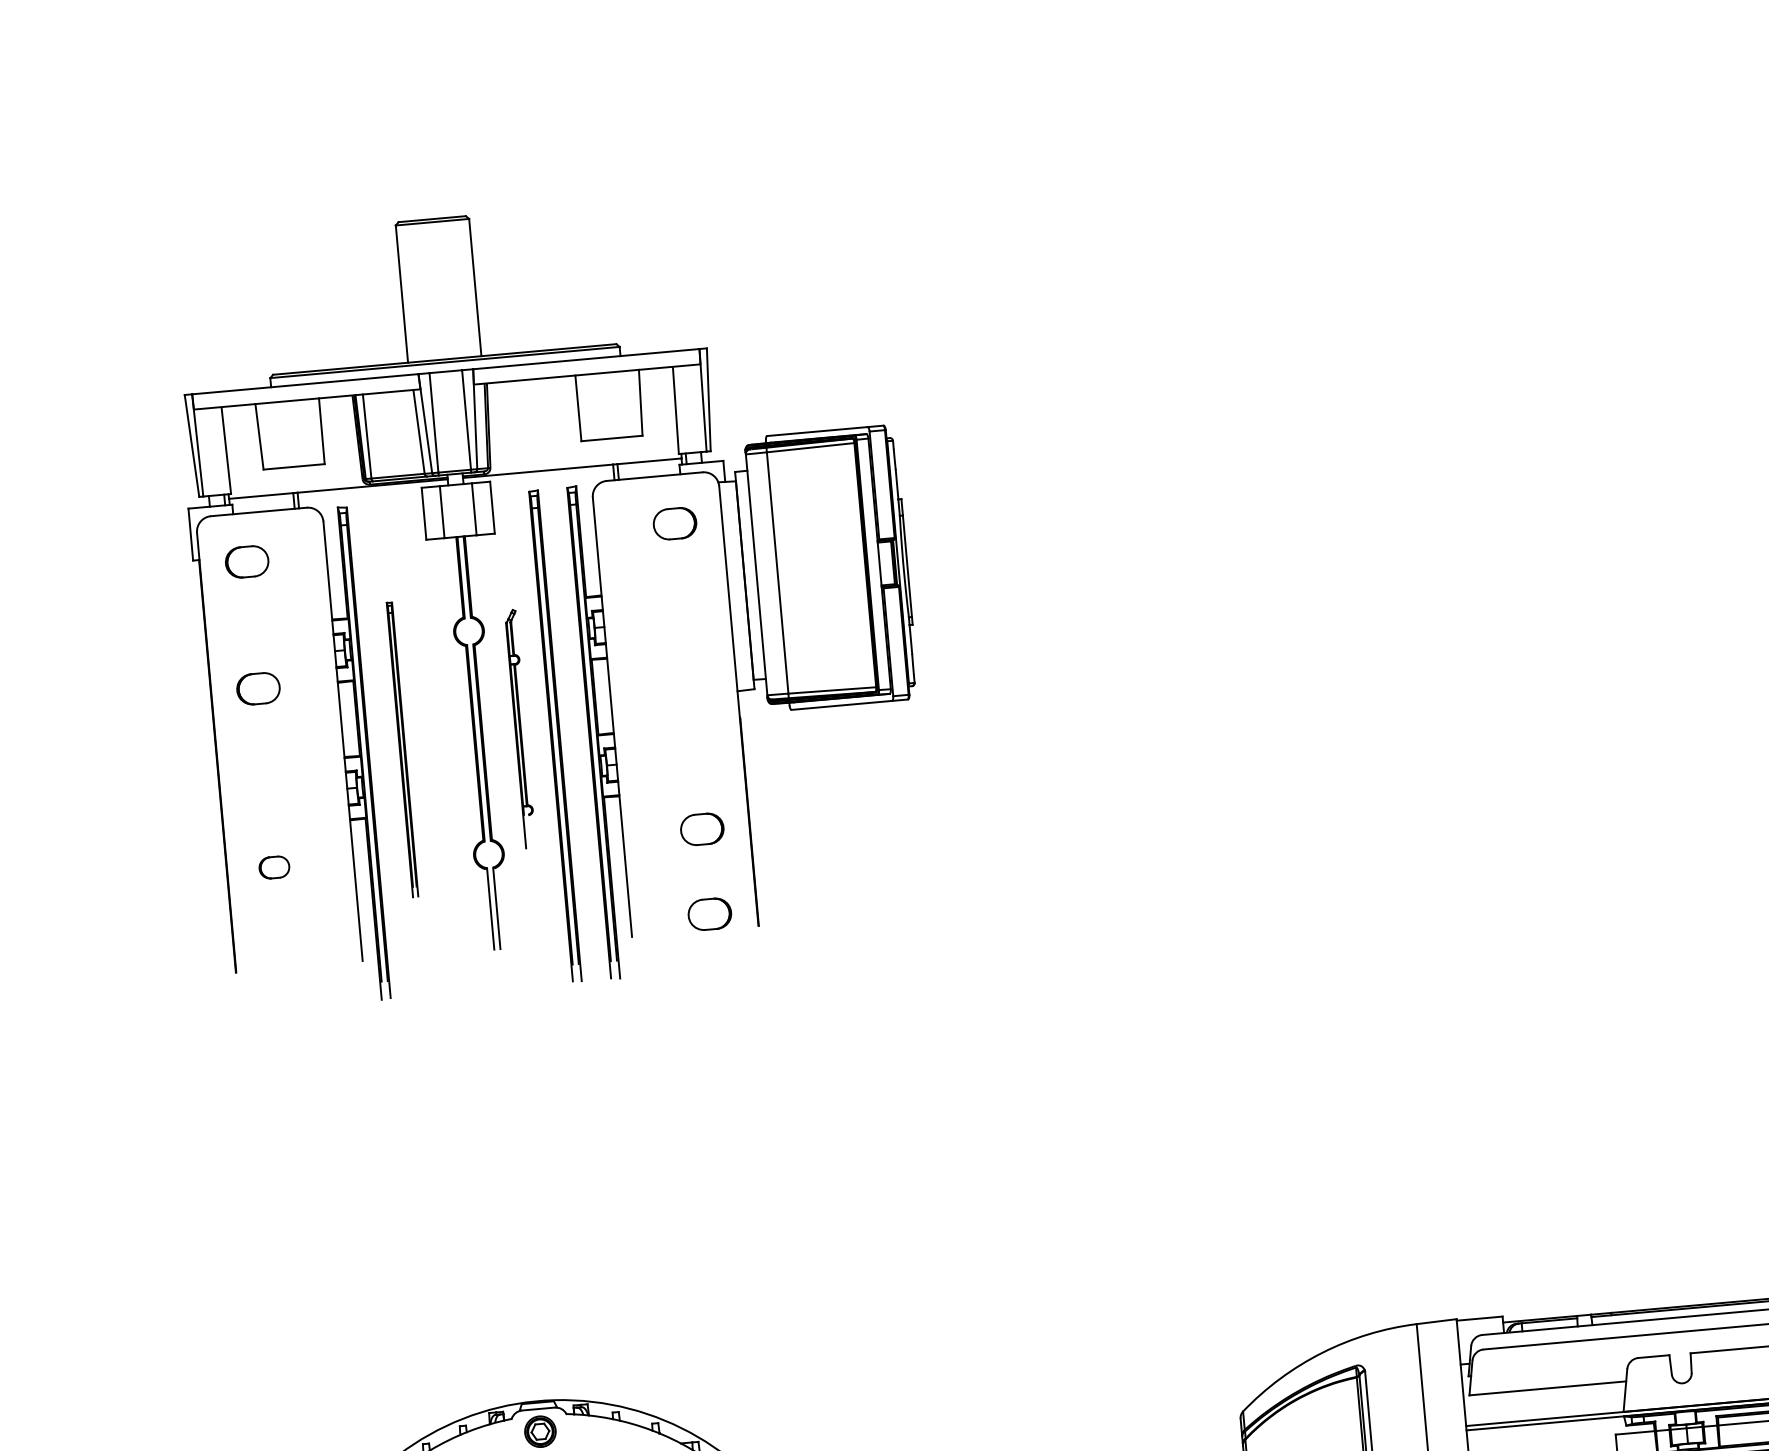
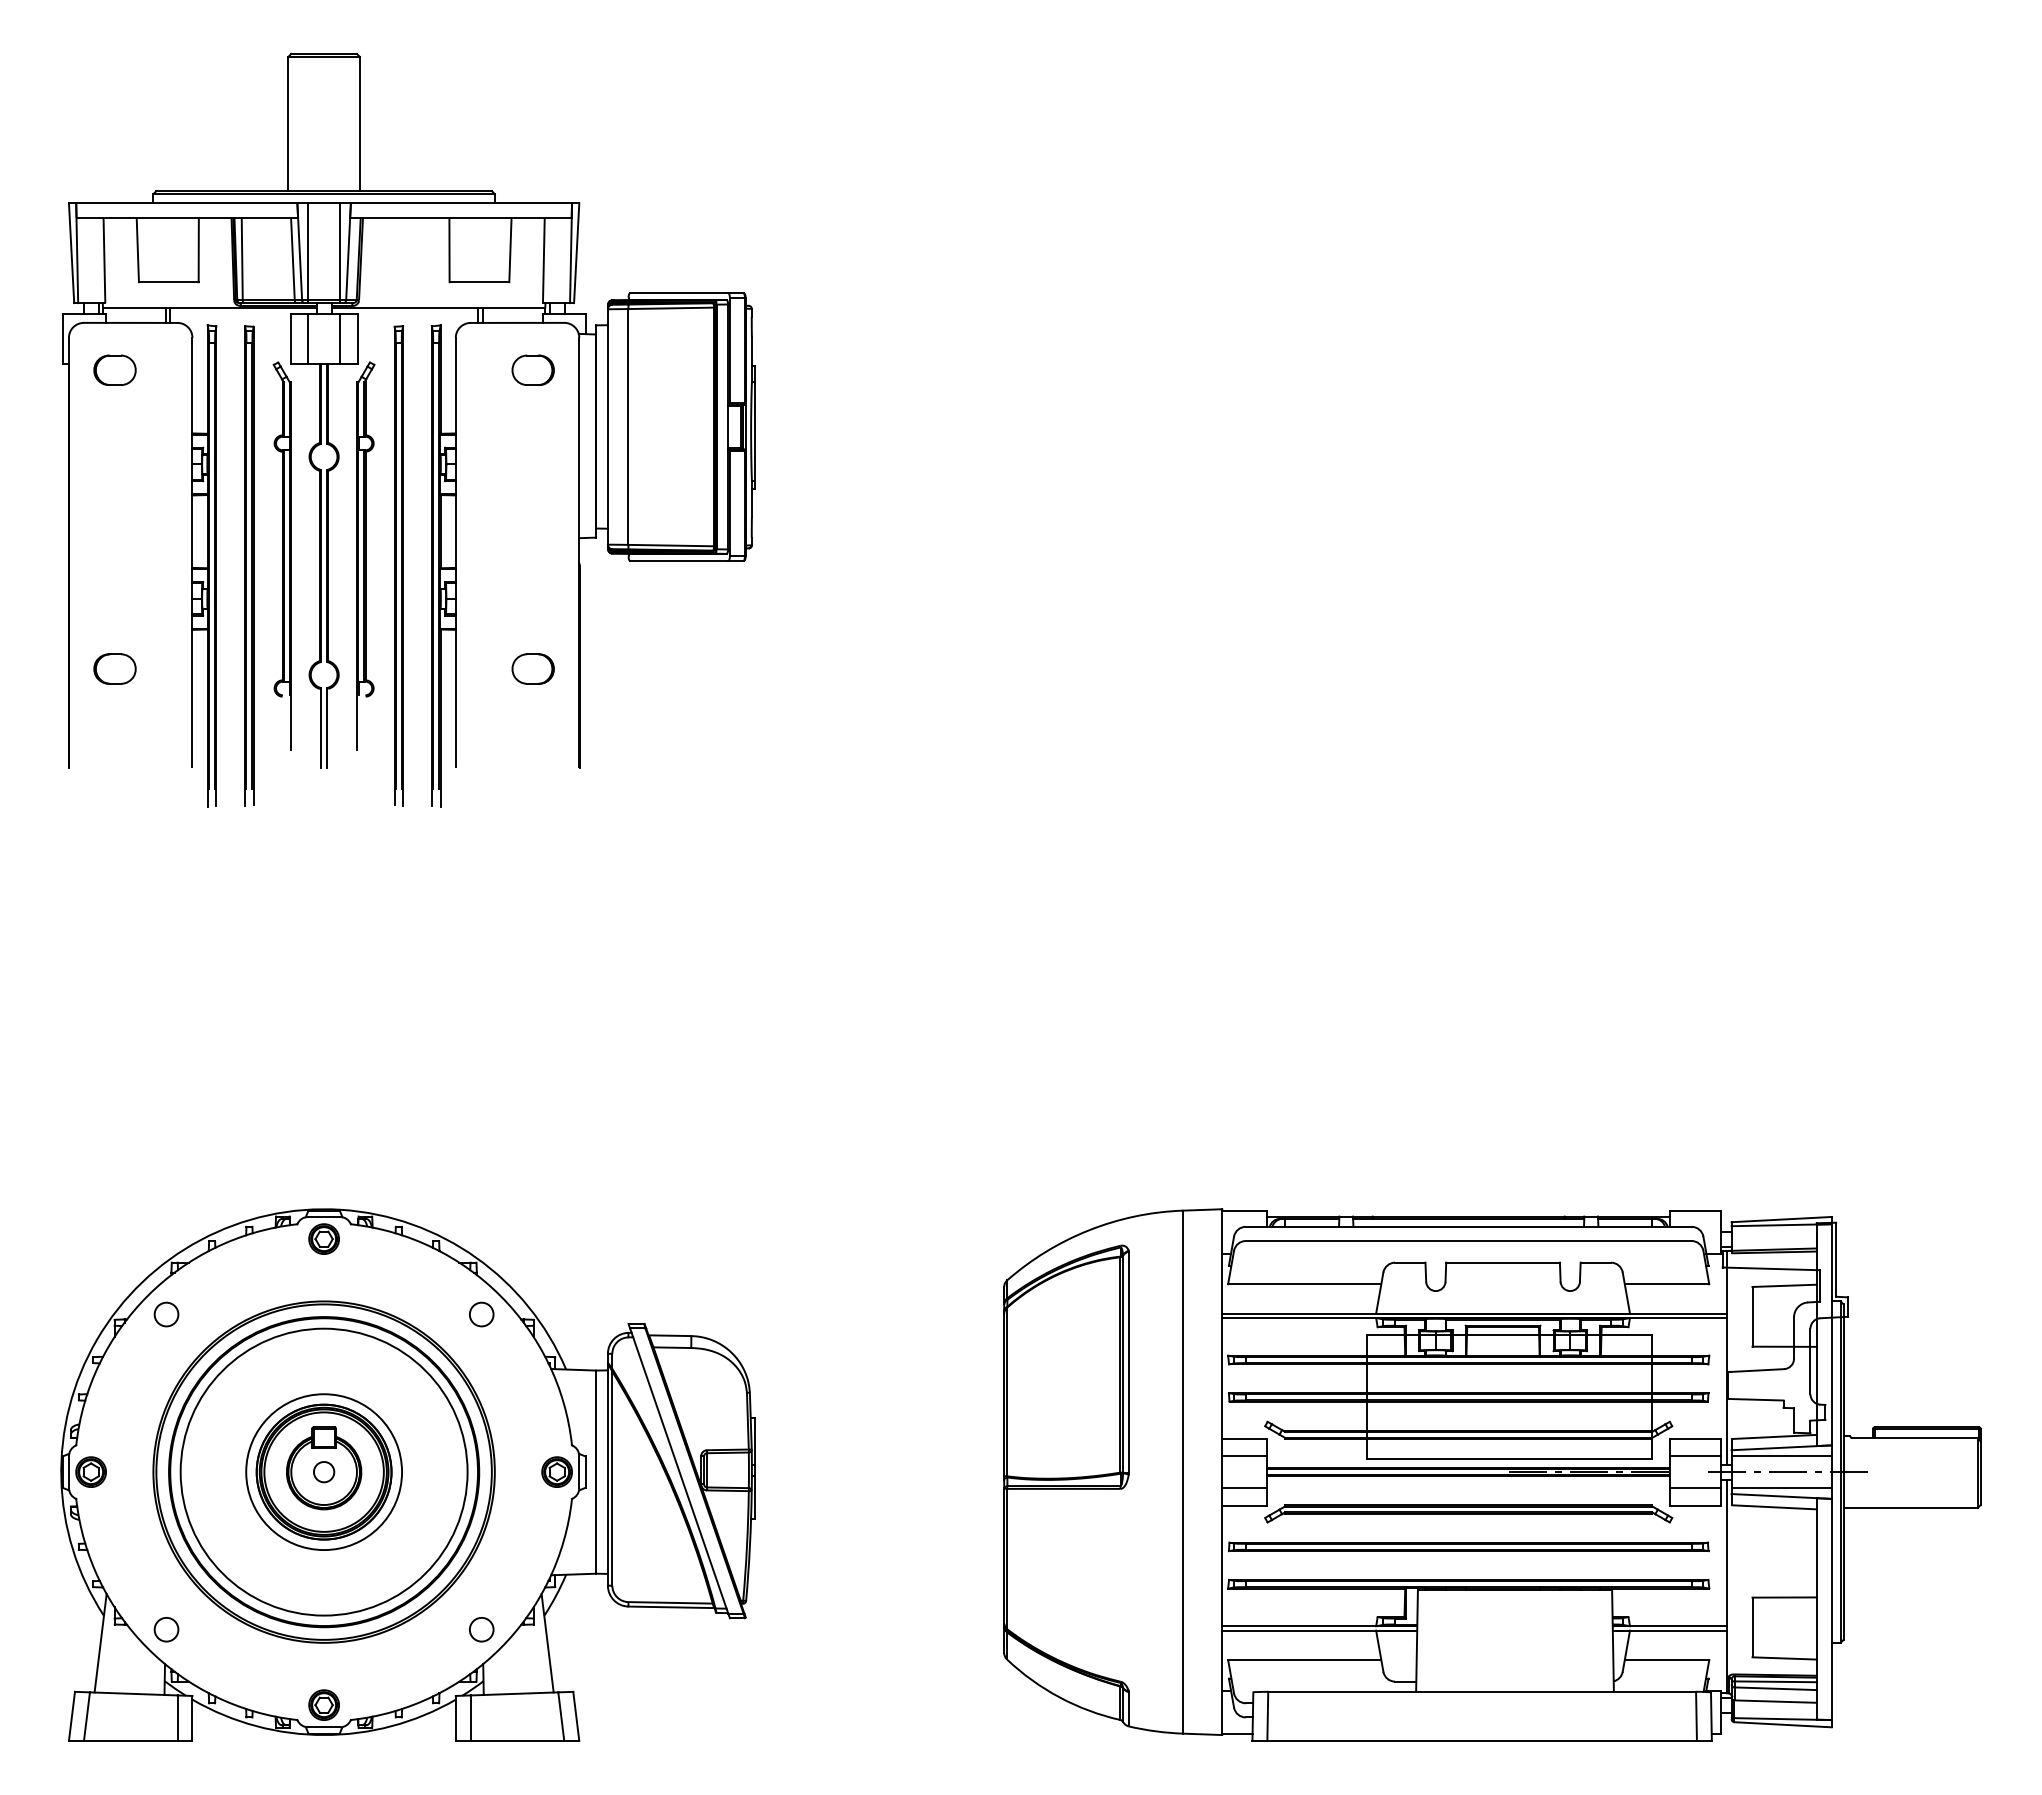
part: (257, 687) -> (114, 493), removed
part: (520, 728) -> (365, 555), size x1.67
part: (434, 736) -> (281, 555), added
part: (402, 749) -> (249, 565), size x1.67
part: (273, 867) -> (114, 668), size x1.43
part: (709, 913) -> (532, 751), removed

